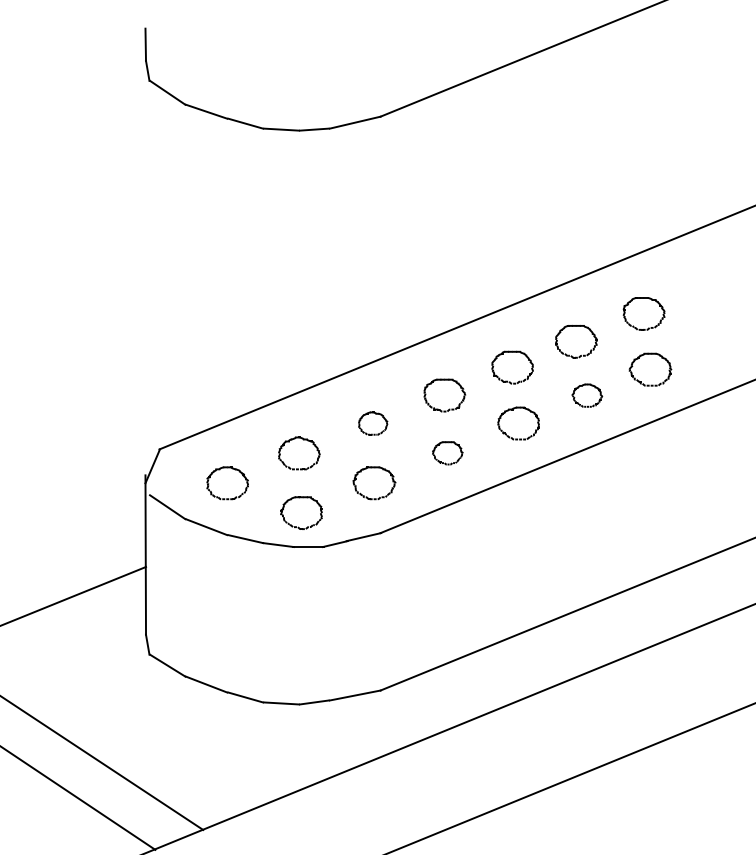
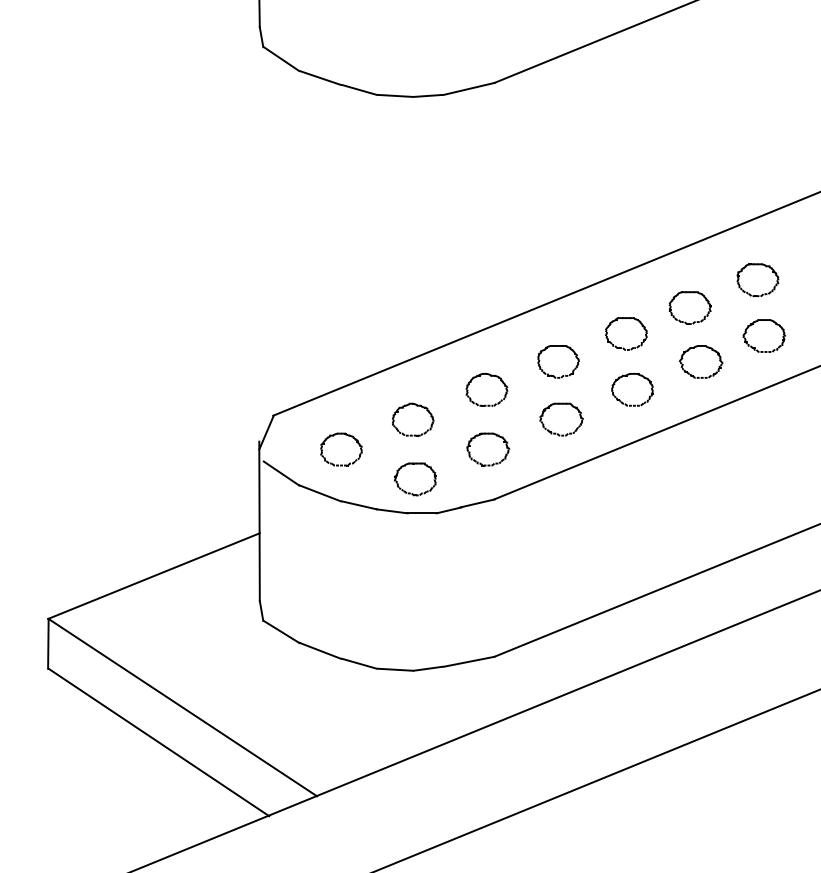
part: (586, 395) -> (700, 361), size x1.43
part: (372, 423) -> (486, 389), size x1.43
part: (447, 453) -> (561, 419), size x1.43

